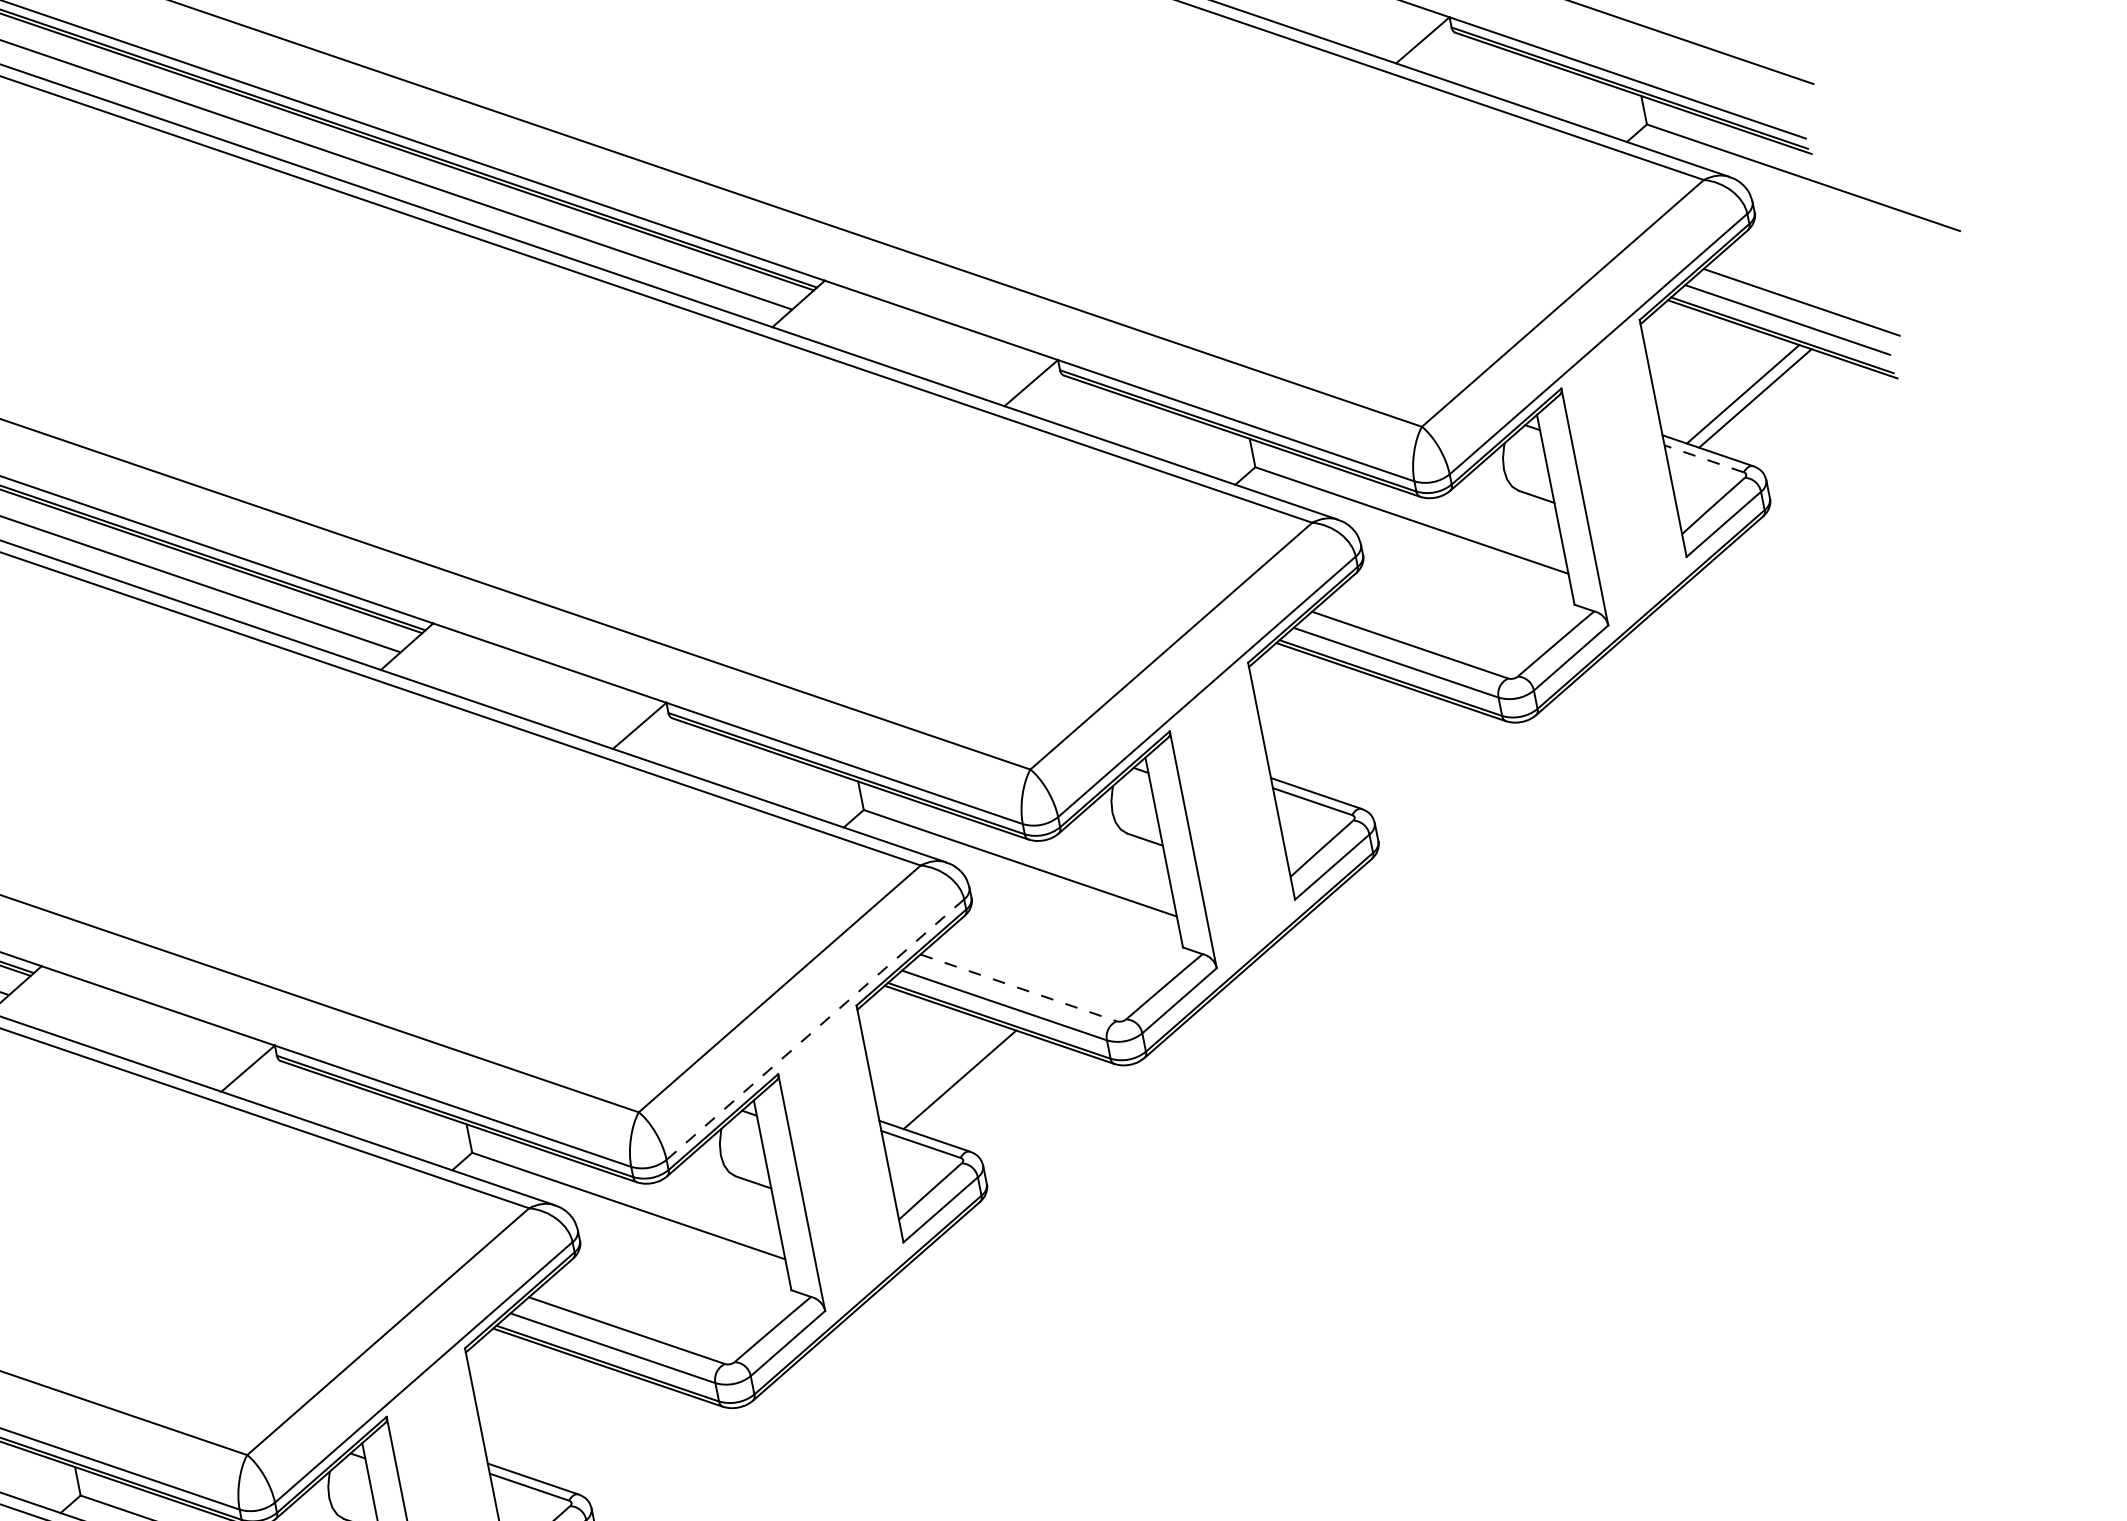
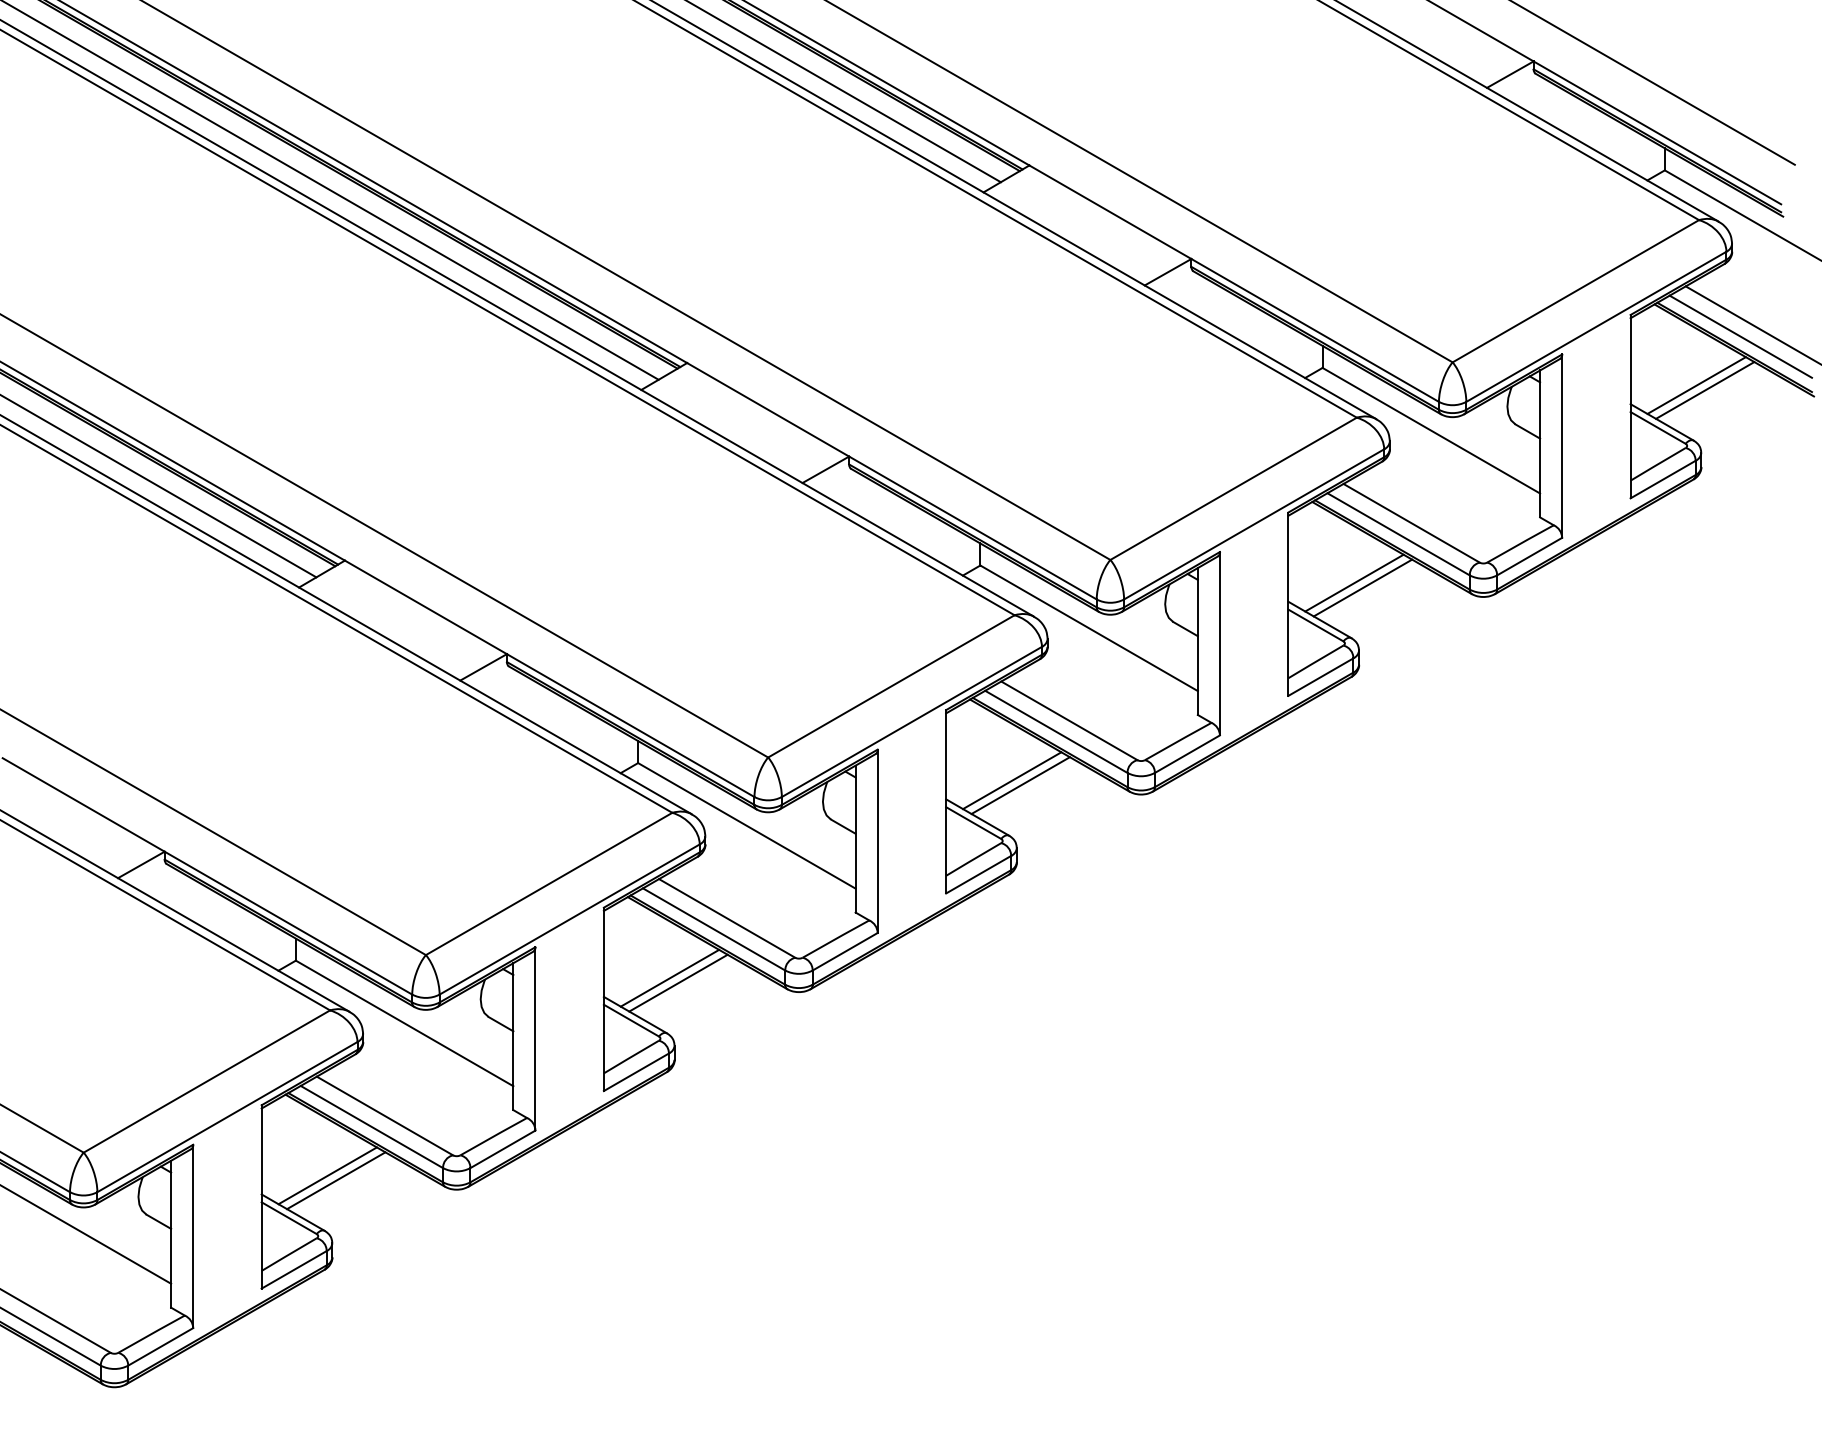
line: (1704, 458) -> (1658, 427), dashed -> solid
line: (1351, 736) -> (1354, 582), added
line: (1363, 740) -> (1362, 587), added
line: (1018, 987) -> (1069, 720), dashed -> solid
line: (814, 1030) -> (911, 722), dashed -> solid
line: (971, 1083) -> (1020, 785), added
line: (567, 1421) -> (669, 977), added
line: (580, 1425) -> (678, 982), added

